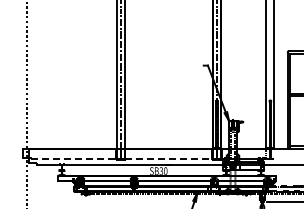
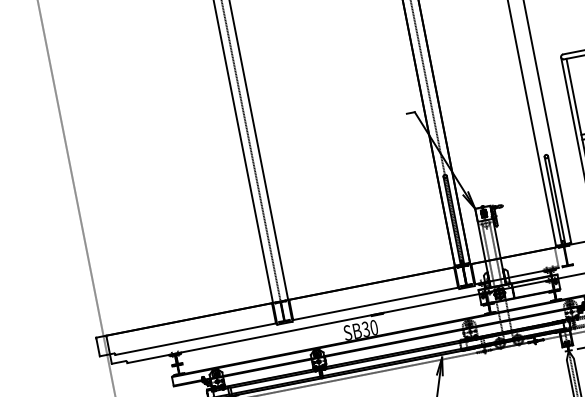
line: (74, 159) -> (197, 339), dashed -> solid
line: (168, 159) -> (375, 304), dashed -> solid

